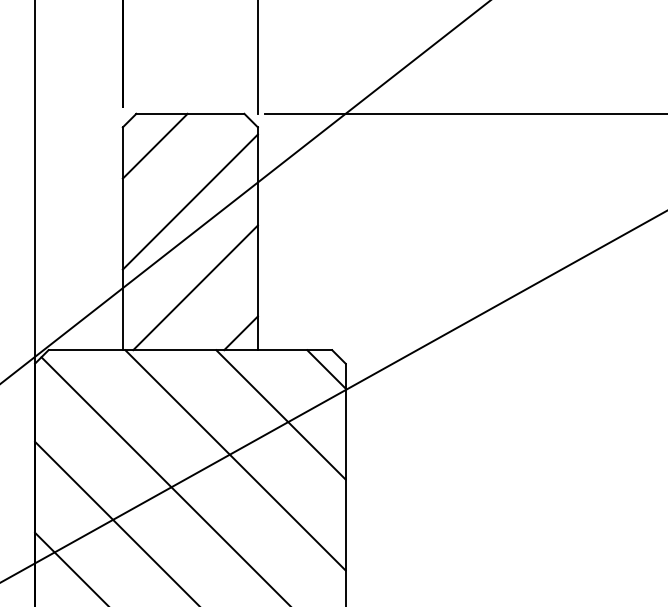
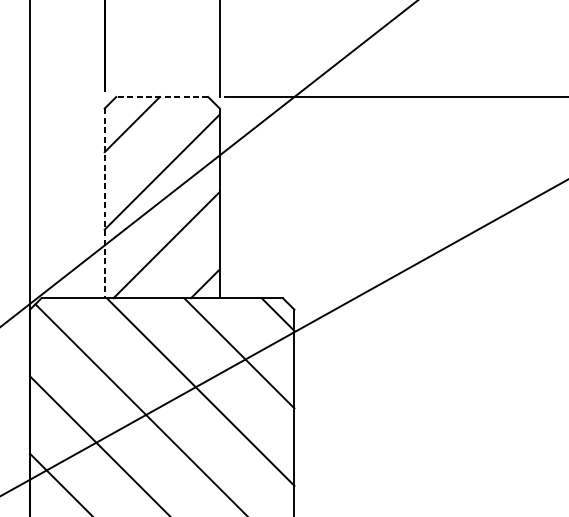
line: (189, 113) -> (161, 96), solid -> dashed
line: (122, 239) -> (104, 204), solid -> dashed

